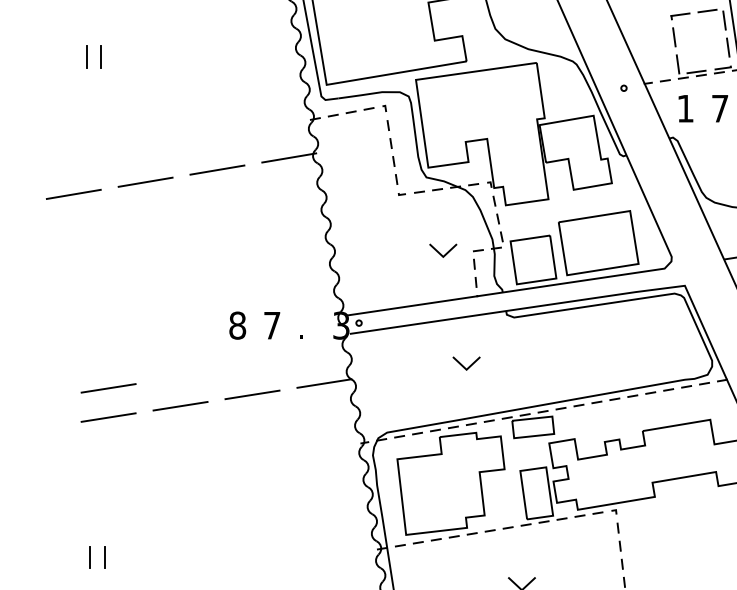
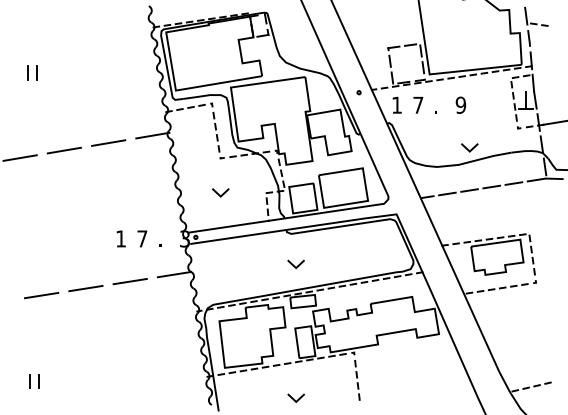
line: (439, 251) -> (218, 193), moved
text: (238, 324) -> (121, 238), 8 -> 1
line: (463, 365) -> (294, 265), moved
line: (108, 388) -> (41, 277), removed

